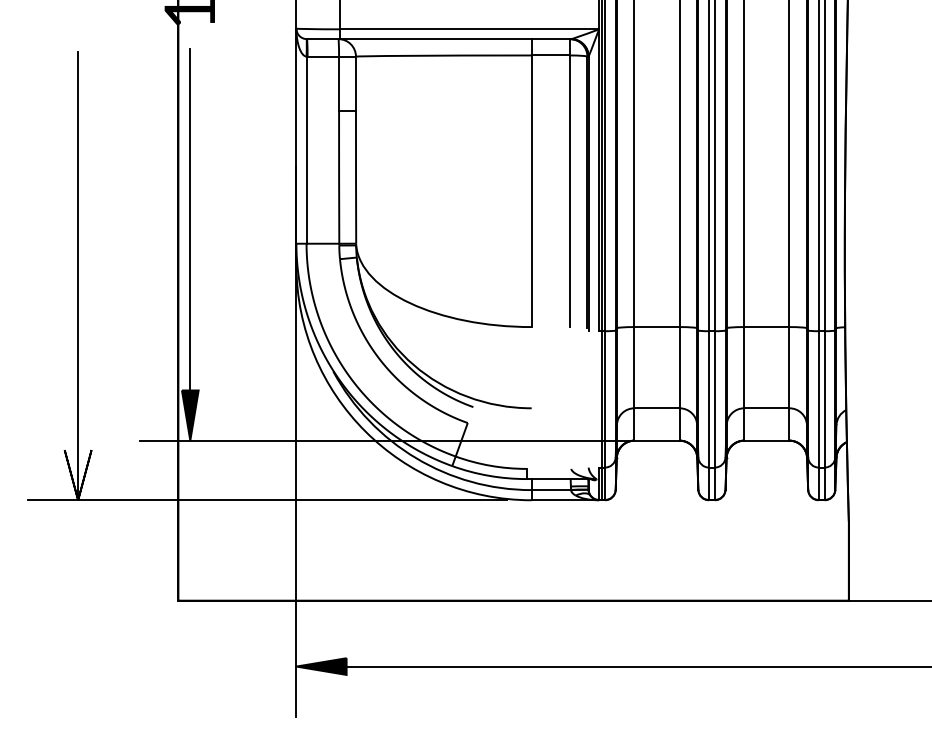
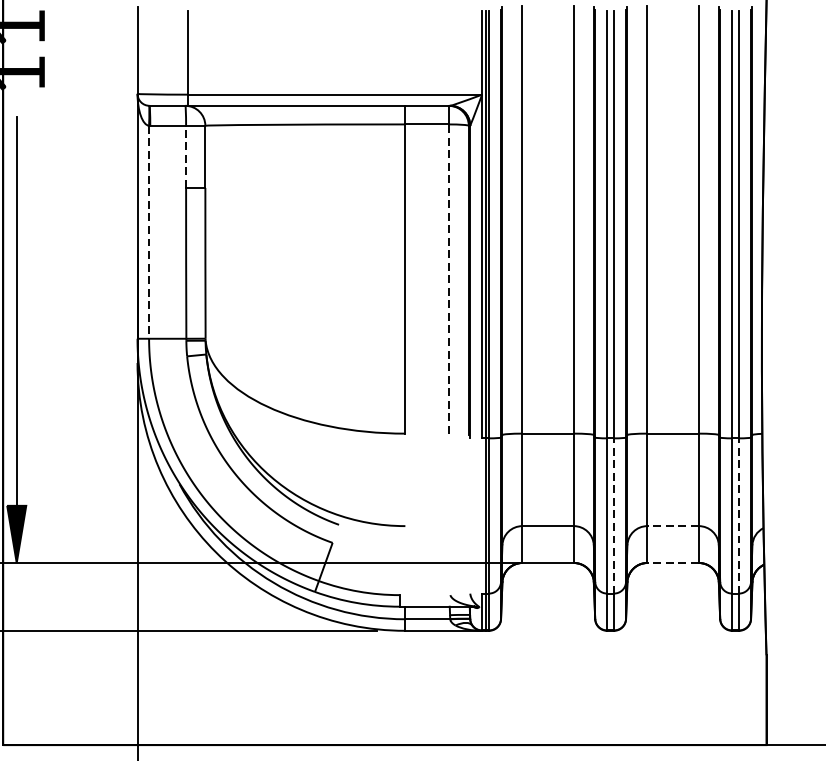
line: (339, 83) -> (186, 156), solid -> dashed
line: (306, 150) -> (149, 232), solid -> dashed
line: (569, 191) -> (448, 279), solid -> dashed
line: (714, 398) -> (613, 514), solid -> dashed
line: (824, 398) -> (738, 514), solid -> dashed
line: (766, 408) -> (672, 526), solid -> dashed
line: (766, 440) -> (672, 562), solid -> dashed

